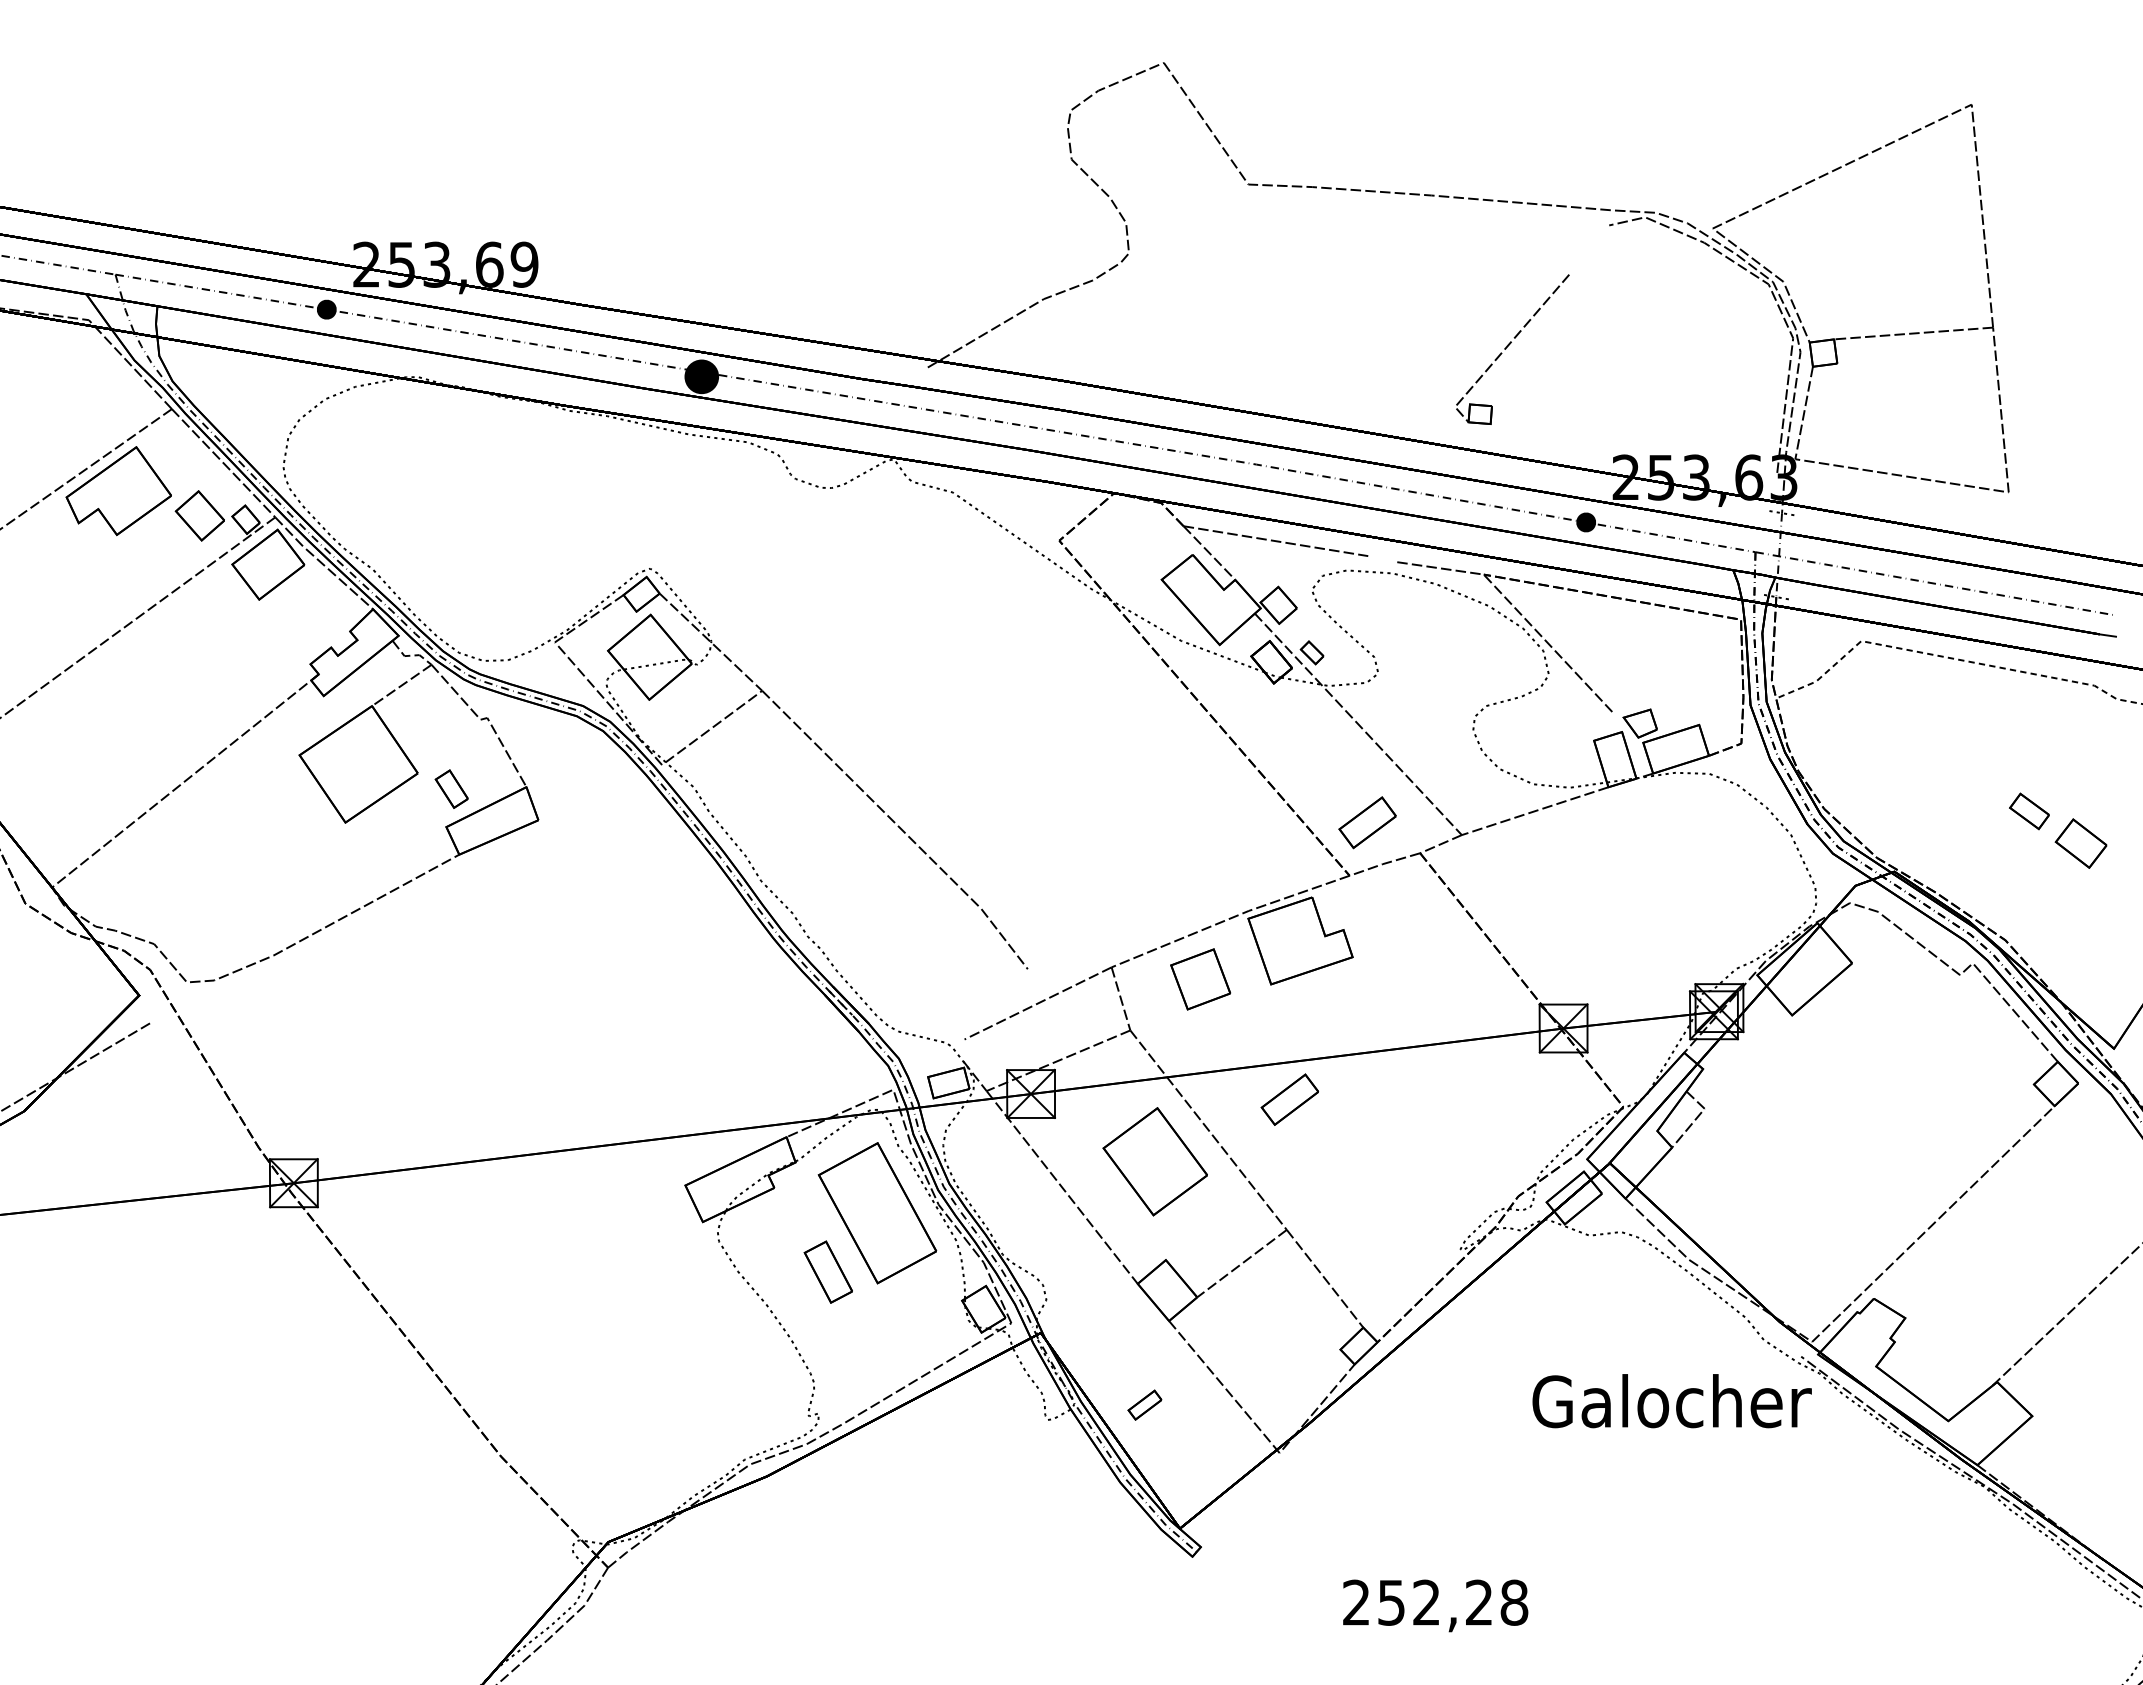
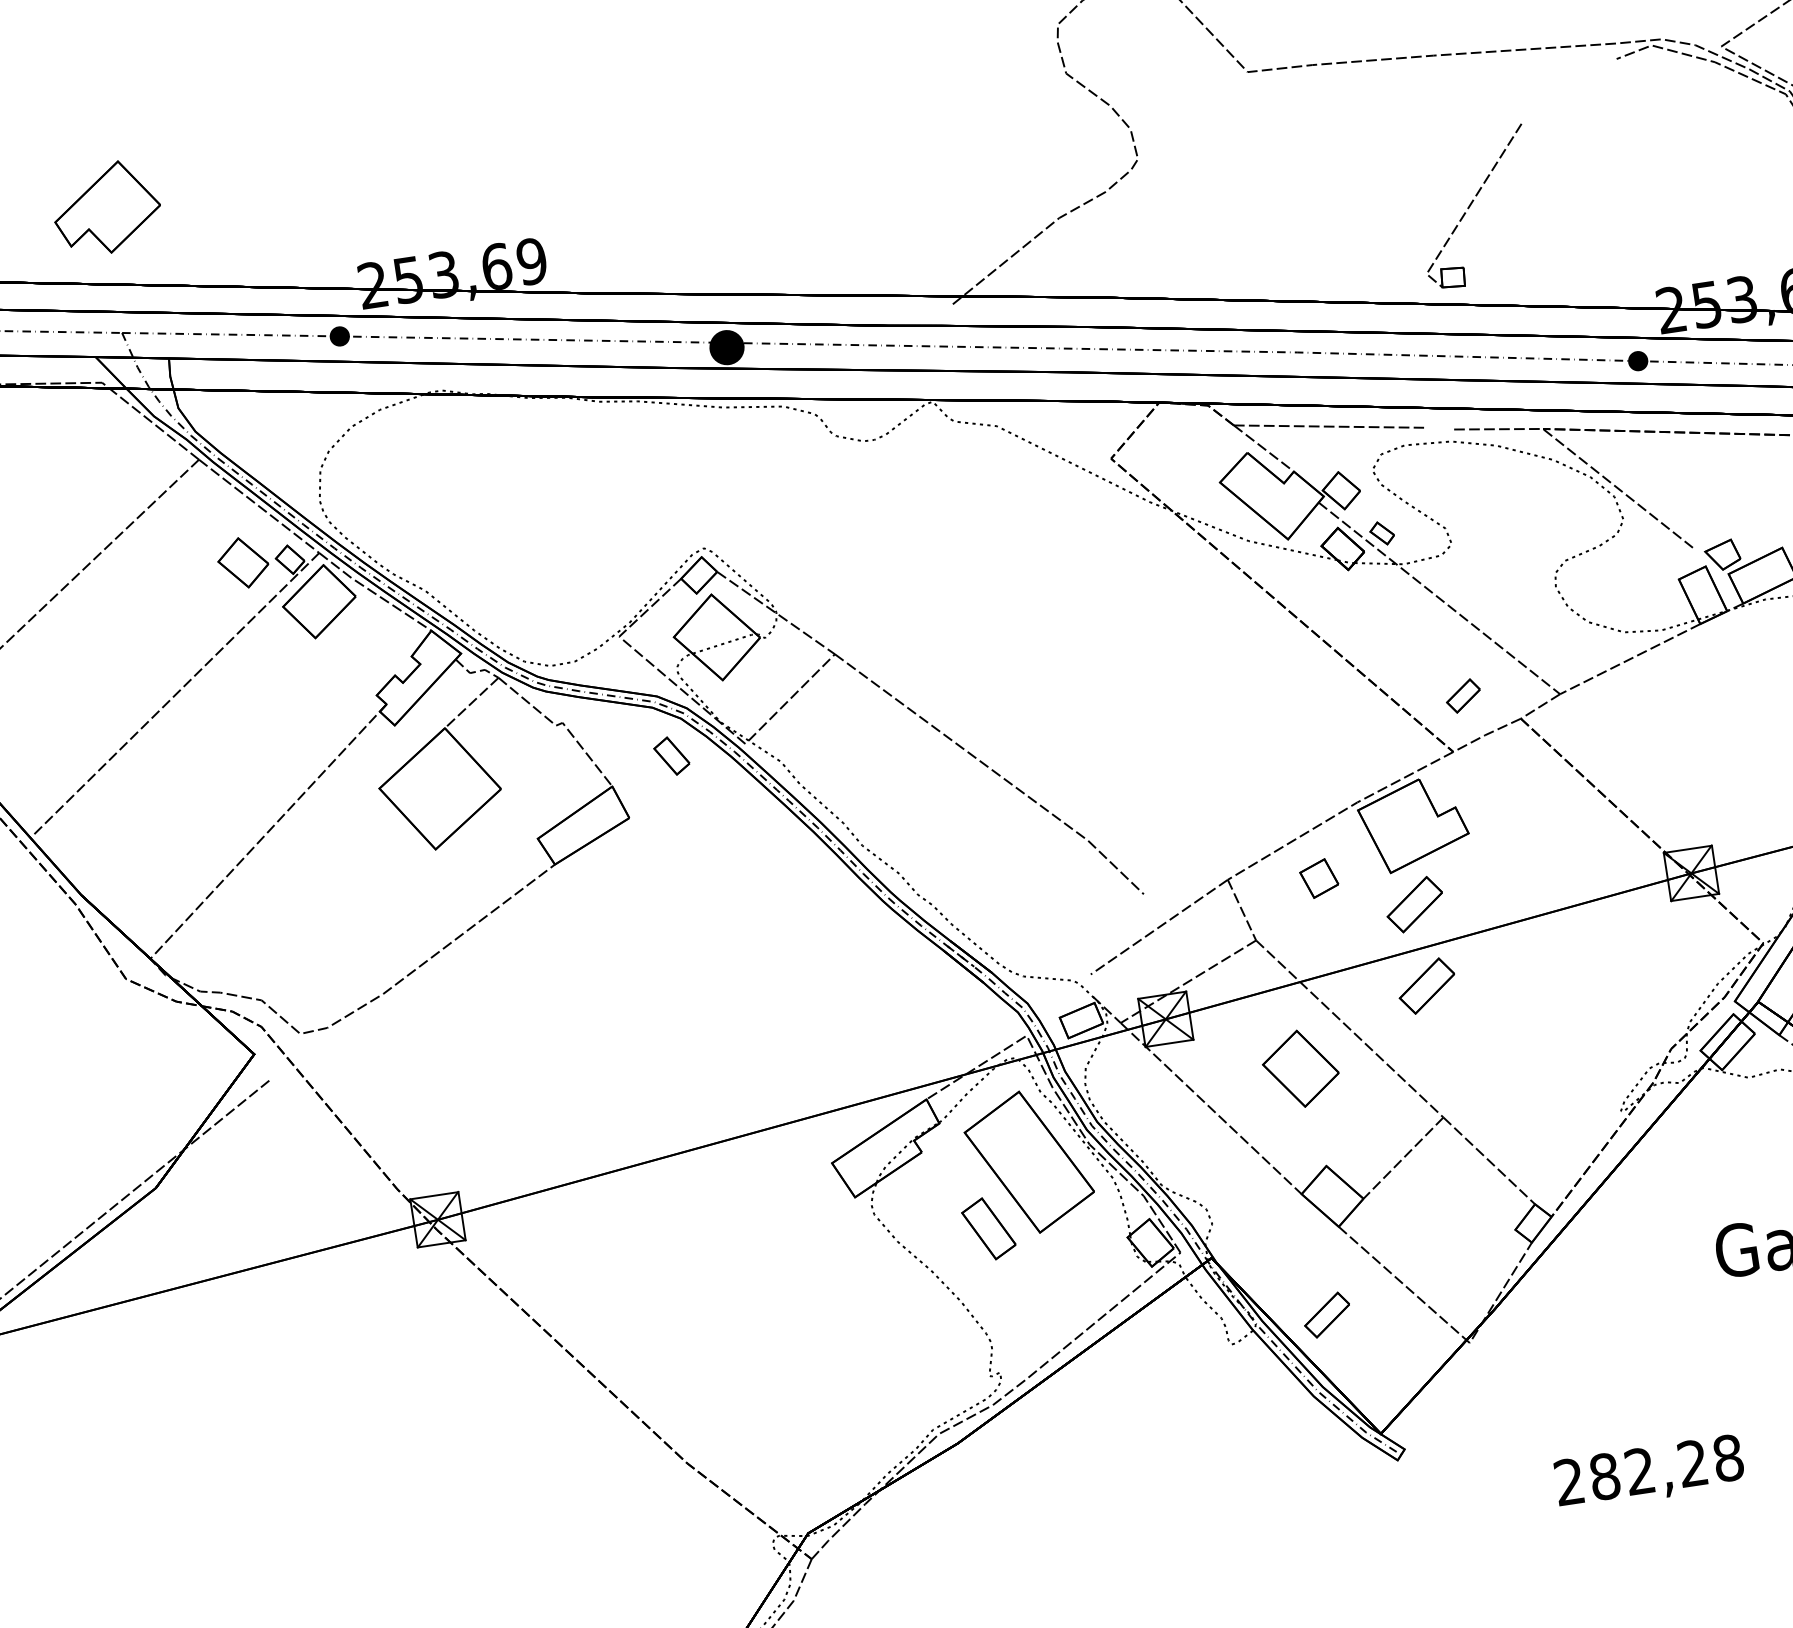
part: (1512, 349) -> (1475, 207), moved
part: (118, 491) -> (106, 208), moved
part: (451, 788) -> (671, 755), moved
part: (1367, 822) -> (1463, 695), size x0.6
part: (1200, 979) -> (1319, 878), size x0.6
part: (1289, 1018) -> (1414, 904), added
part: (1154, 1161) -> (1300, 1068), size x0.7
part: (1144, 1404) -> (1326, 1314), size x1.4
text: (1391, 1602) -> (1604, 1476), 252,28 -> 282,28

